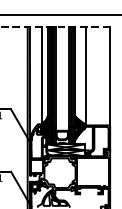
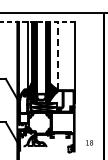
line: (85, 75) -> (57, 55), solid -> dashed

